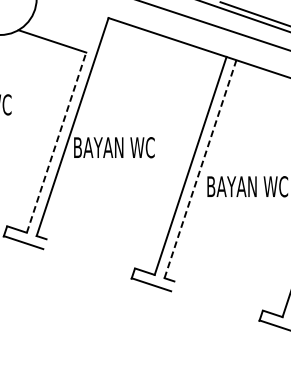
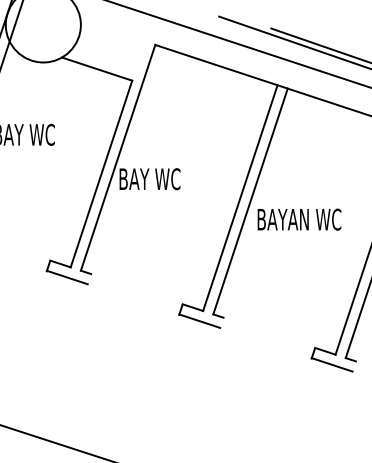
line: (56, 142) -> (101, 173), dashed -> solid
text: (128, 147) -> (176, 179), BAYAN WC -> BAY WC
line: (200, 169) -> (250, 201), dashed -> solid

